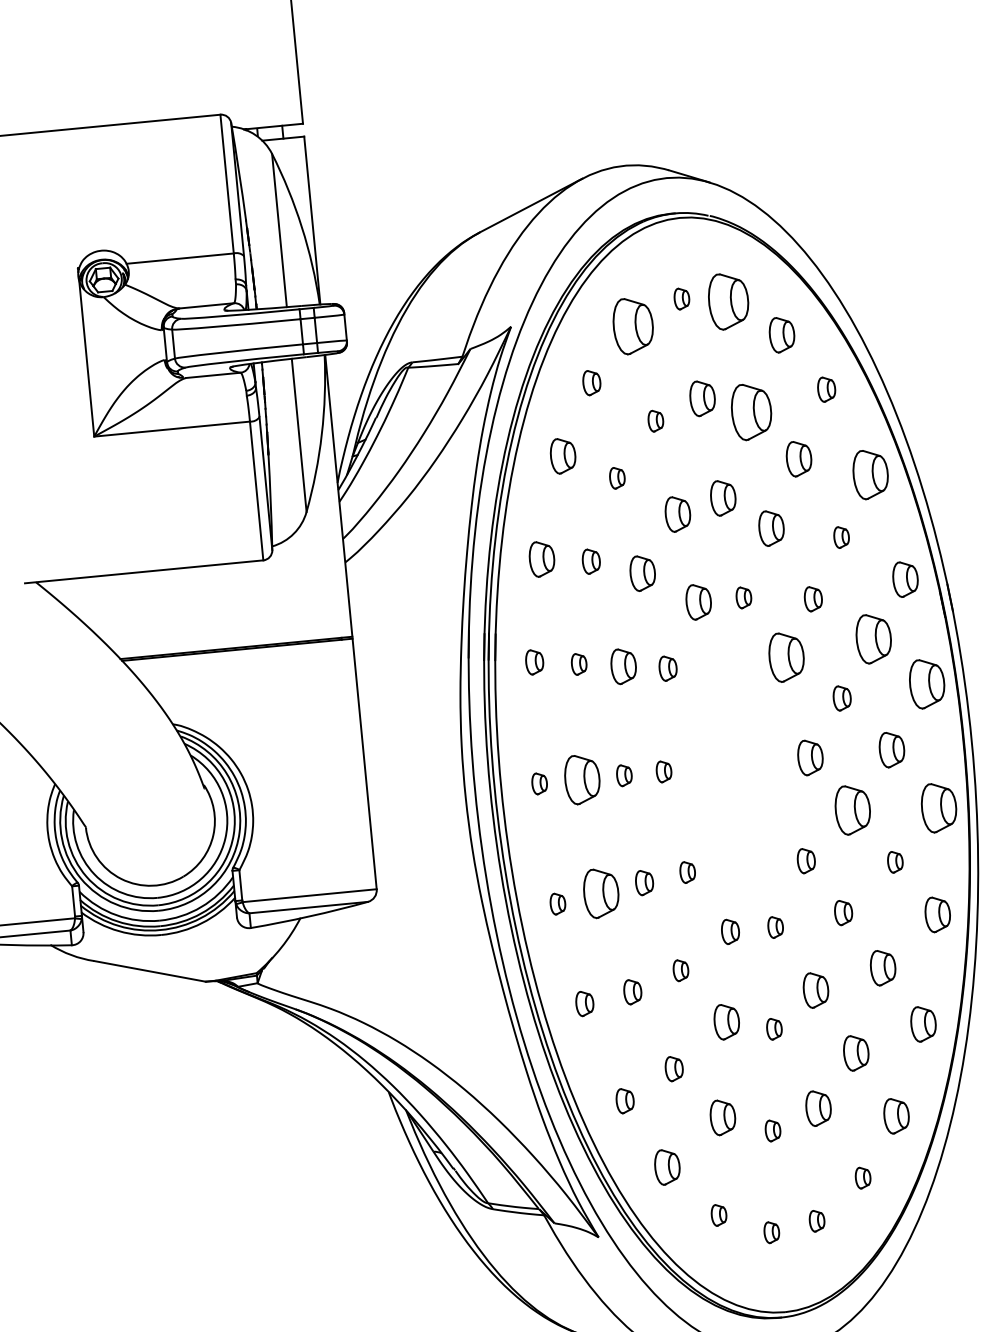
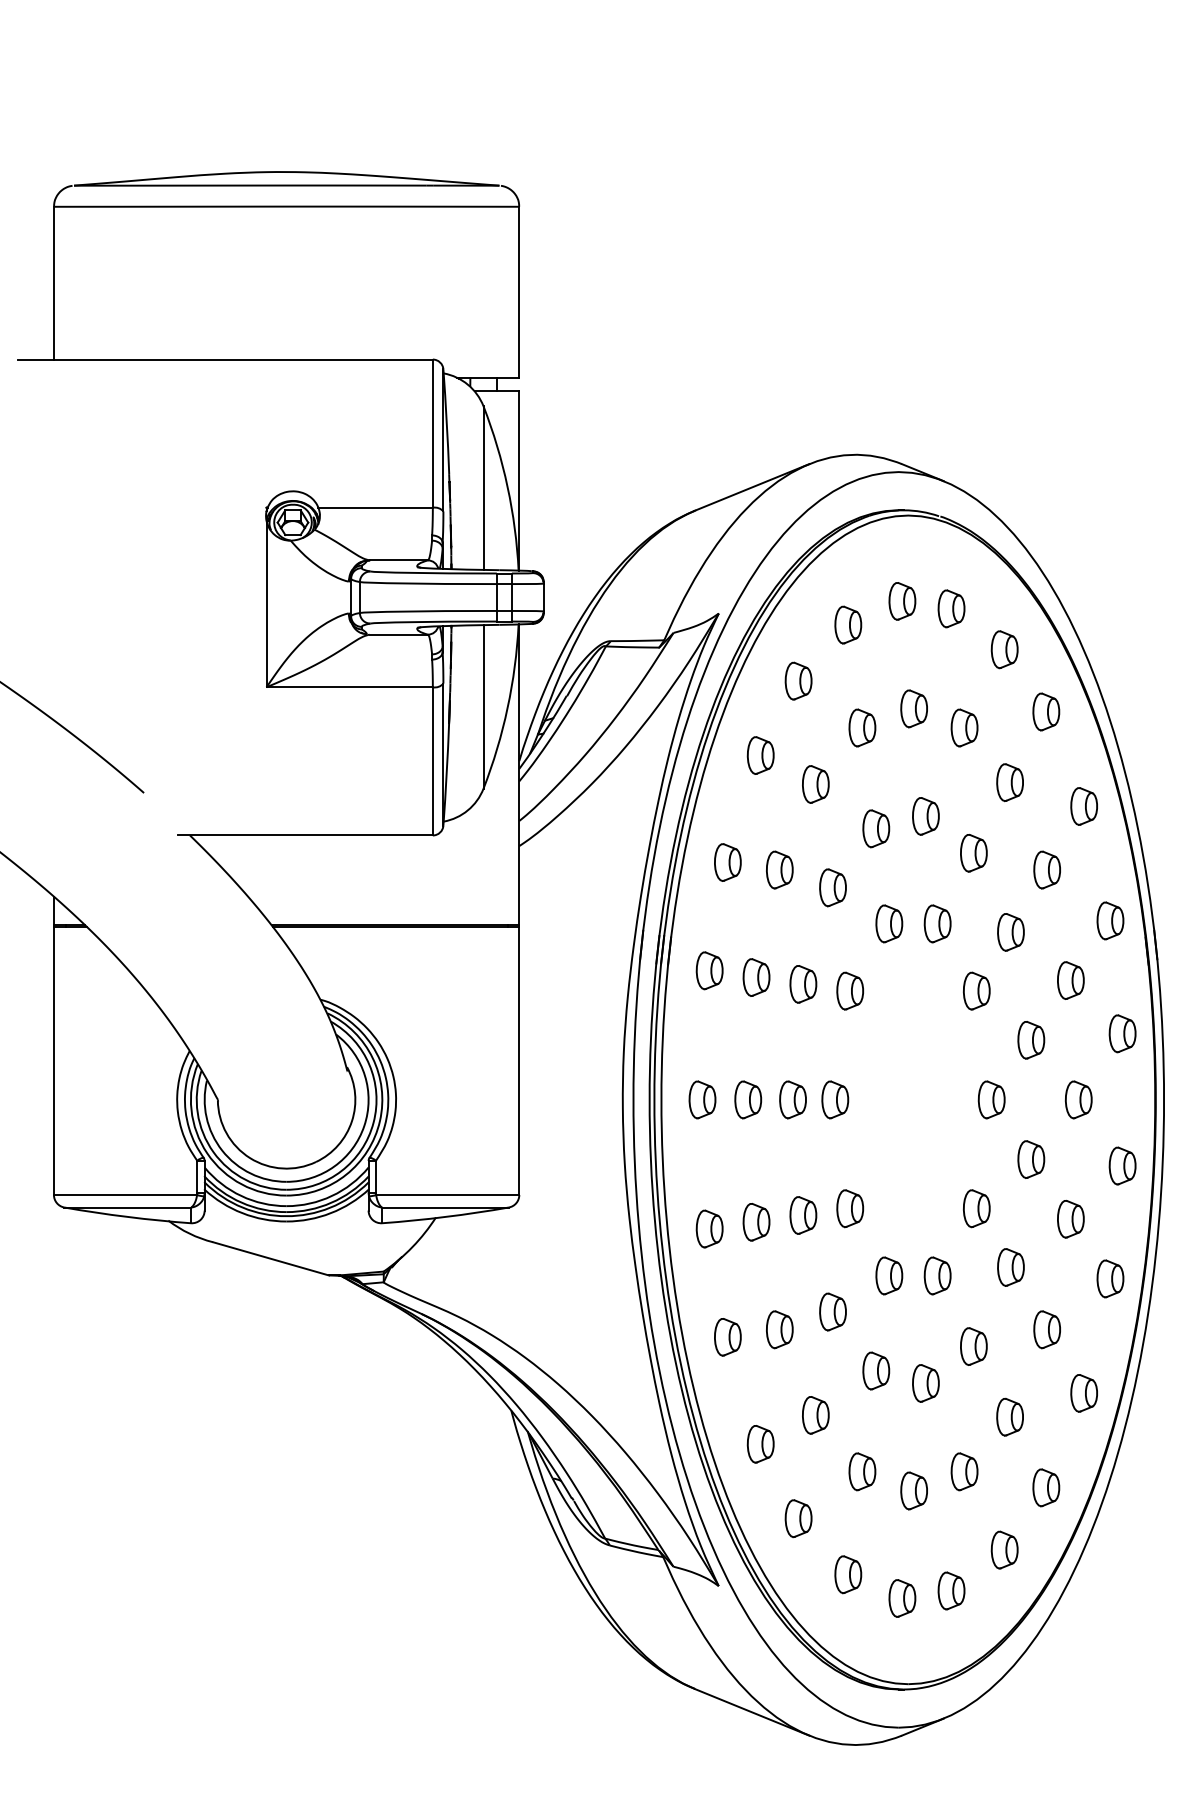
part: (682, 298) -> (902, 601), size x1.67
part: (728, 301) -> (951, 608), size x0.62
part: (633, 325) -> (848, 624), size x0.62
part: (591, 382) -> (798, 680), size x1.43
part: (826, 388) -> (1046, 711), size x1.43
part: (751, 411) -> (964, 727), size x0.62
part: (655, 420) -> (862, 727), size x1.67
part: (869, 474) -> (1083, 806), size x0.71
part: (617, 478) -> (815, 784), size x1.67
part: (841, 536) -> (1046, 869), size x1.67
part: (590, 560) -> (779, 869), size x1.43
part: (743, 597) -> (937, 923), size x1.67
part: (812, 599) -> (1010, 932), size x1.43
part: (873, 638) -> (1070, 980), size x0.71
part: (786, 656) -> (976, 990), size x0.71
part: (534, 661) -> (709, 970), size x1.43
part: (579, 664) -> (756, 977), size x1.67
part: (667, 667) -> (849, 990), size x1.43
part: (926, 683) -> (1122, 1033), size x0.71
part: (842, 698) -> (1031, 1040), size x1.43
part: (664, 771) -> (835, 1099), size x1.67
part: (623, 775) -> (792, 1099), size x1.67
part: (582, 779) -> (748, 1099), size x0.71
part: (539, 783) -> (702, 1099), size x1.67
part: (938, 807) -> (1122, 1165), size x0.71
part: (853, 809) -> (1031, 1159), size x0.71
part: (806, 860) -> (976, 1208), size x1.43
part: (894, 861) -> (1070, 1218), size x1.67
part: (687, 872) -> (849, 1208), size x1.67
part: (644, 882) -> (803, 1215), size x1.43
part: (601, 893) -> (756, 1222), size x0.71
part: (557, 903) -> (709, 1228), size x1.67
part: (843, 912) -> (1010, 1267), size x1.43
part: (775, 926) -> (937, 1275), size x1.67
part: (730, 931) -> (889, 1275), size x1.43
part: (680, 970) -> (832, 1311), size x1.67
part: (632, 991) -> (779, 1329), size x1.43
part: (584, 1003) -> (727, 1337), size x1.43
part: (774, 1029) -> (925, 1383), size x1.67
part: (673, 1068) -> (815, 1415), size x1.43
part: (625, 1101) -> (760, 1444), size x1.43
part: (772, 1130) -> (913, 1490), size x1.67
part: (862, 1177) -> (1004, 1549), size x1.67
part: (719, 1214) -> (848, 1574), size x1.67
part: (817, 1220) -> (951, 1590), size x1.67
part: (771, 1232) -> (902, 1598), size x1.67

